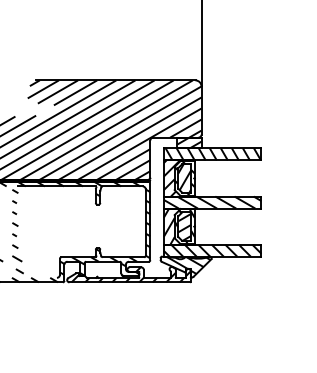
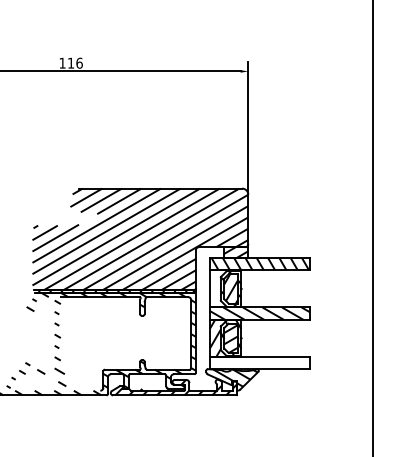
hatch: (178, 177) -> (224, 288), removed
hatch: (212, 250) -> (259, 362), removed

